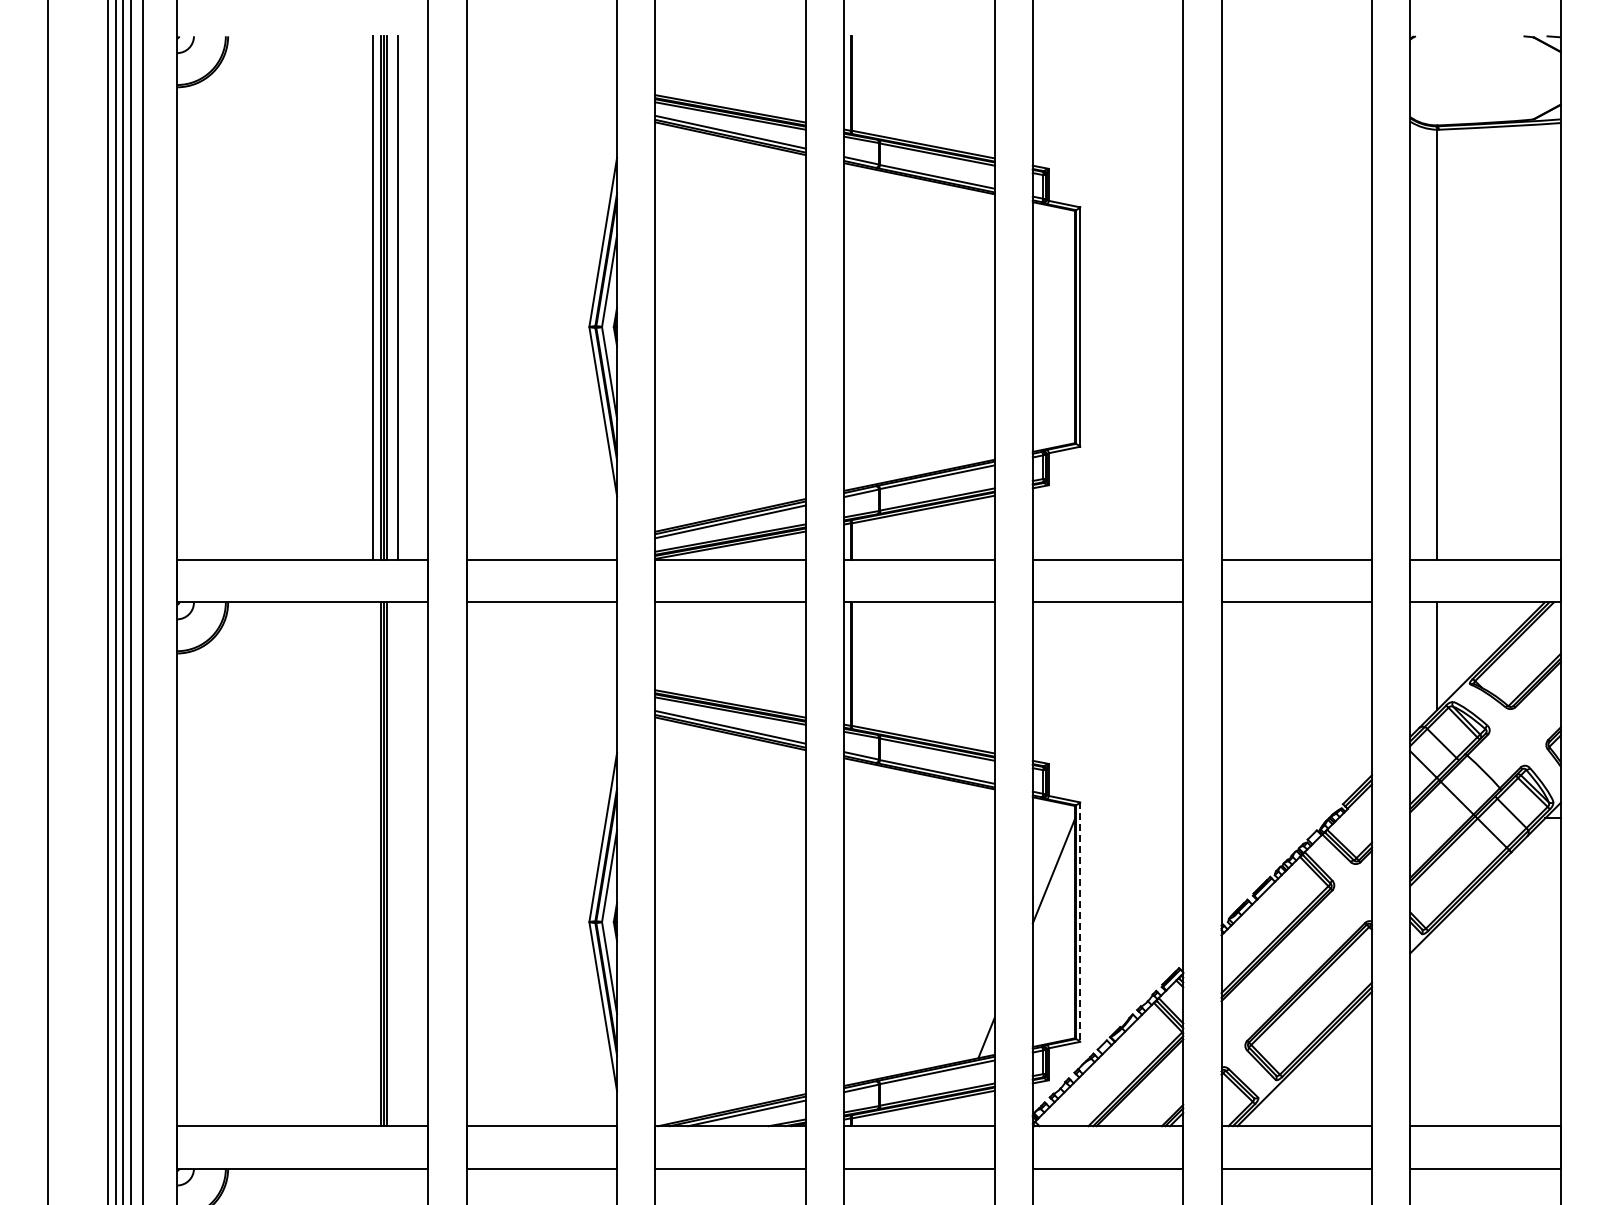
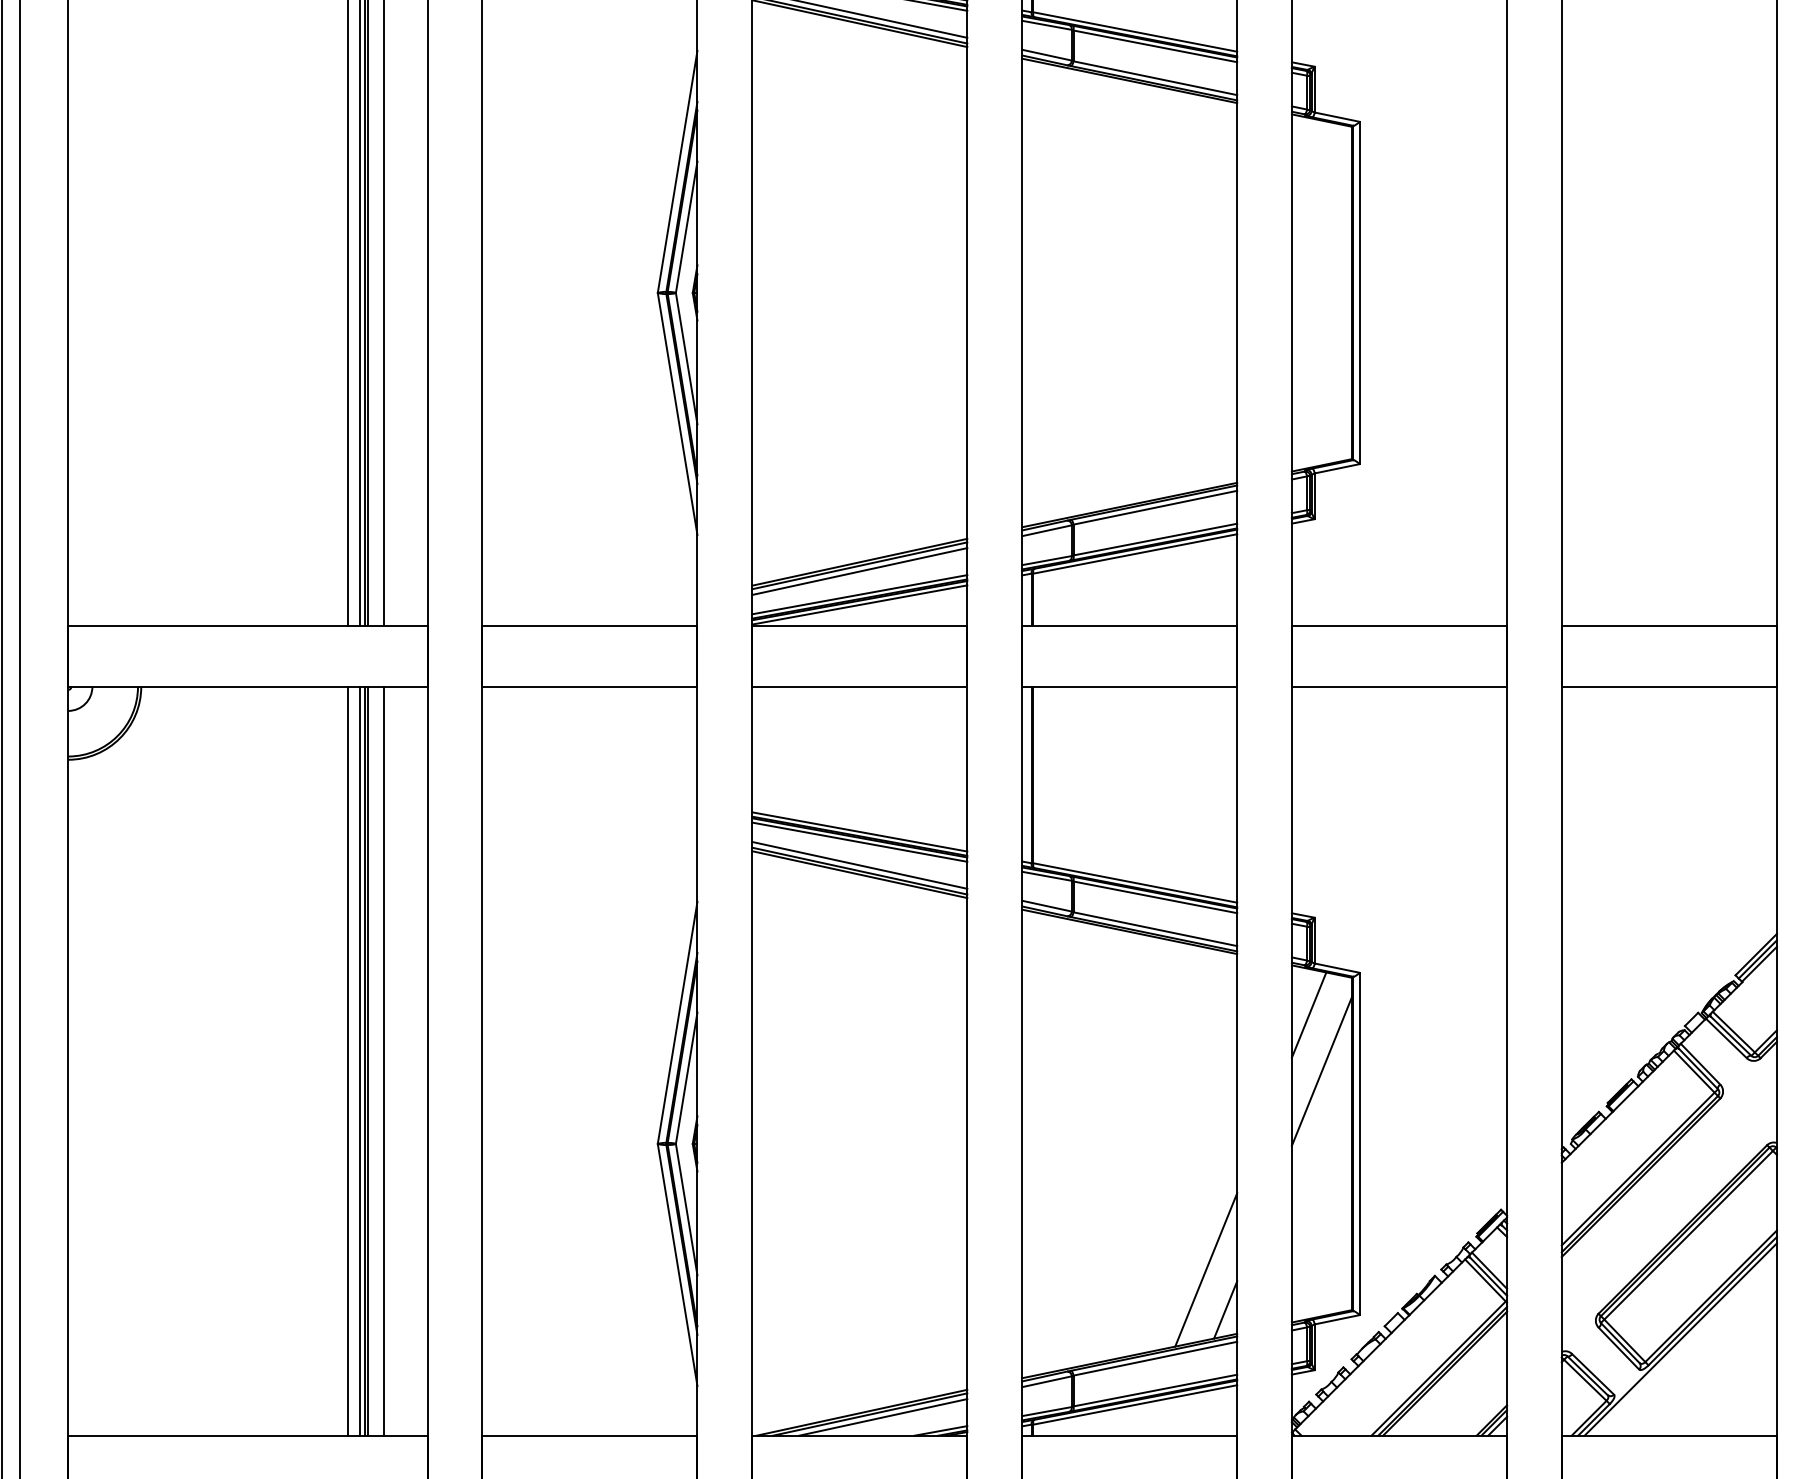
line: (1044, 831) -> (1308, 1014), added
line: (372, 864) -> (347, 1061), added
line: (398, 864) -> (384, 1061), added
line: (1080, 922) -> (1360, 1144), dashed -> solid
line: (972, 1009) -> (1205, 1268), added

